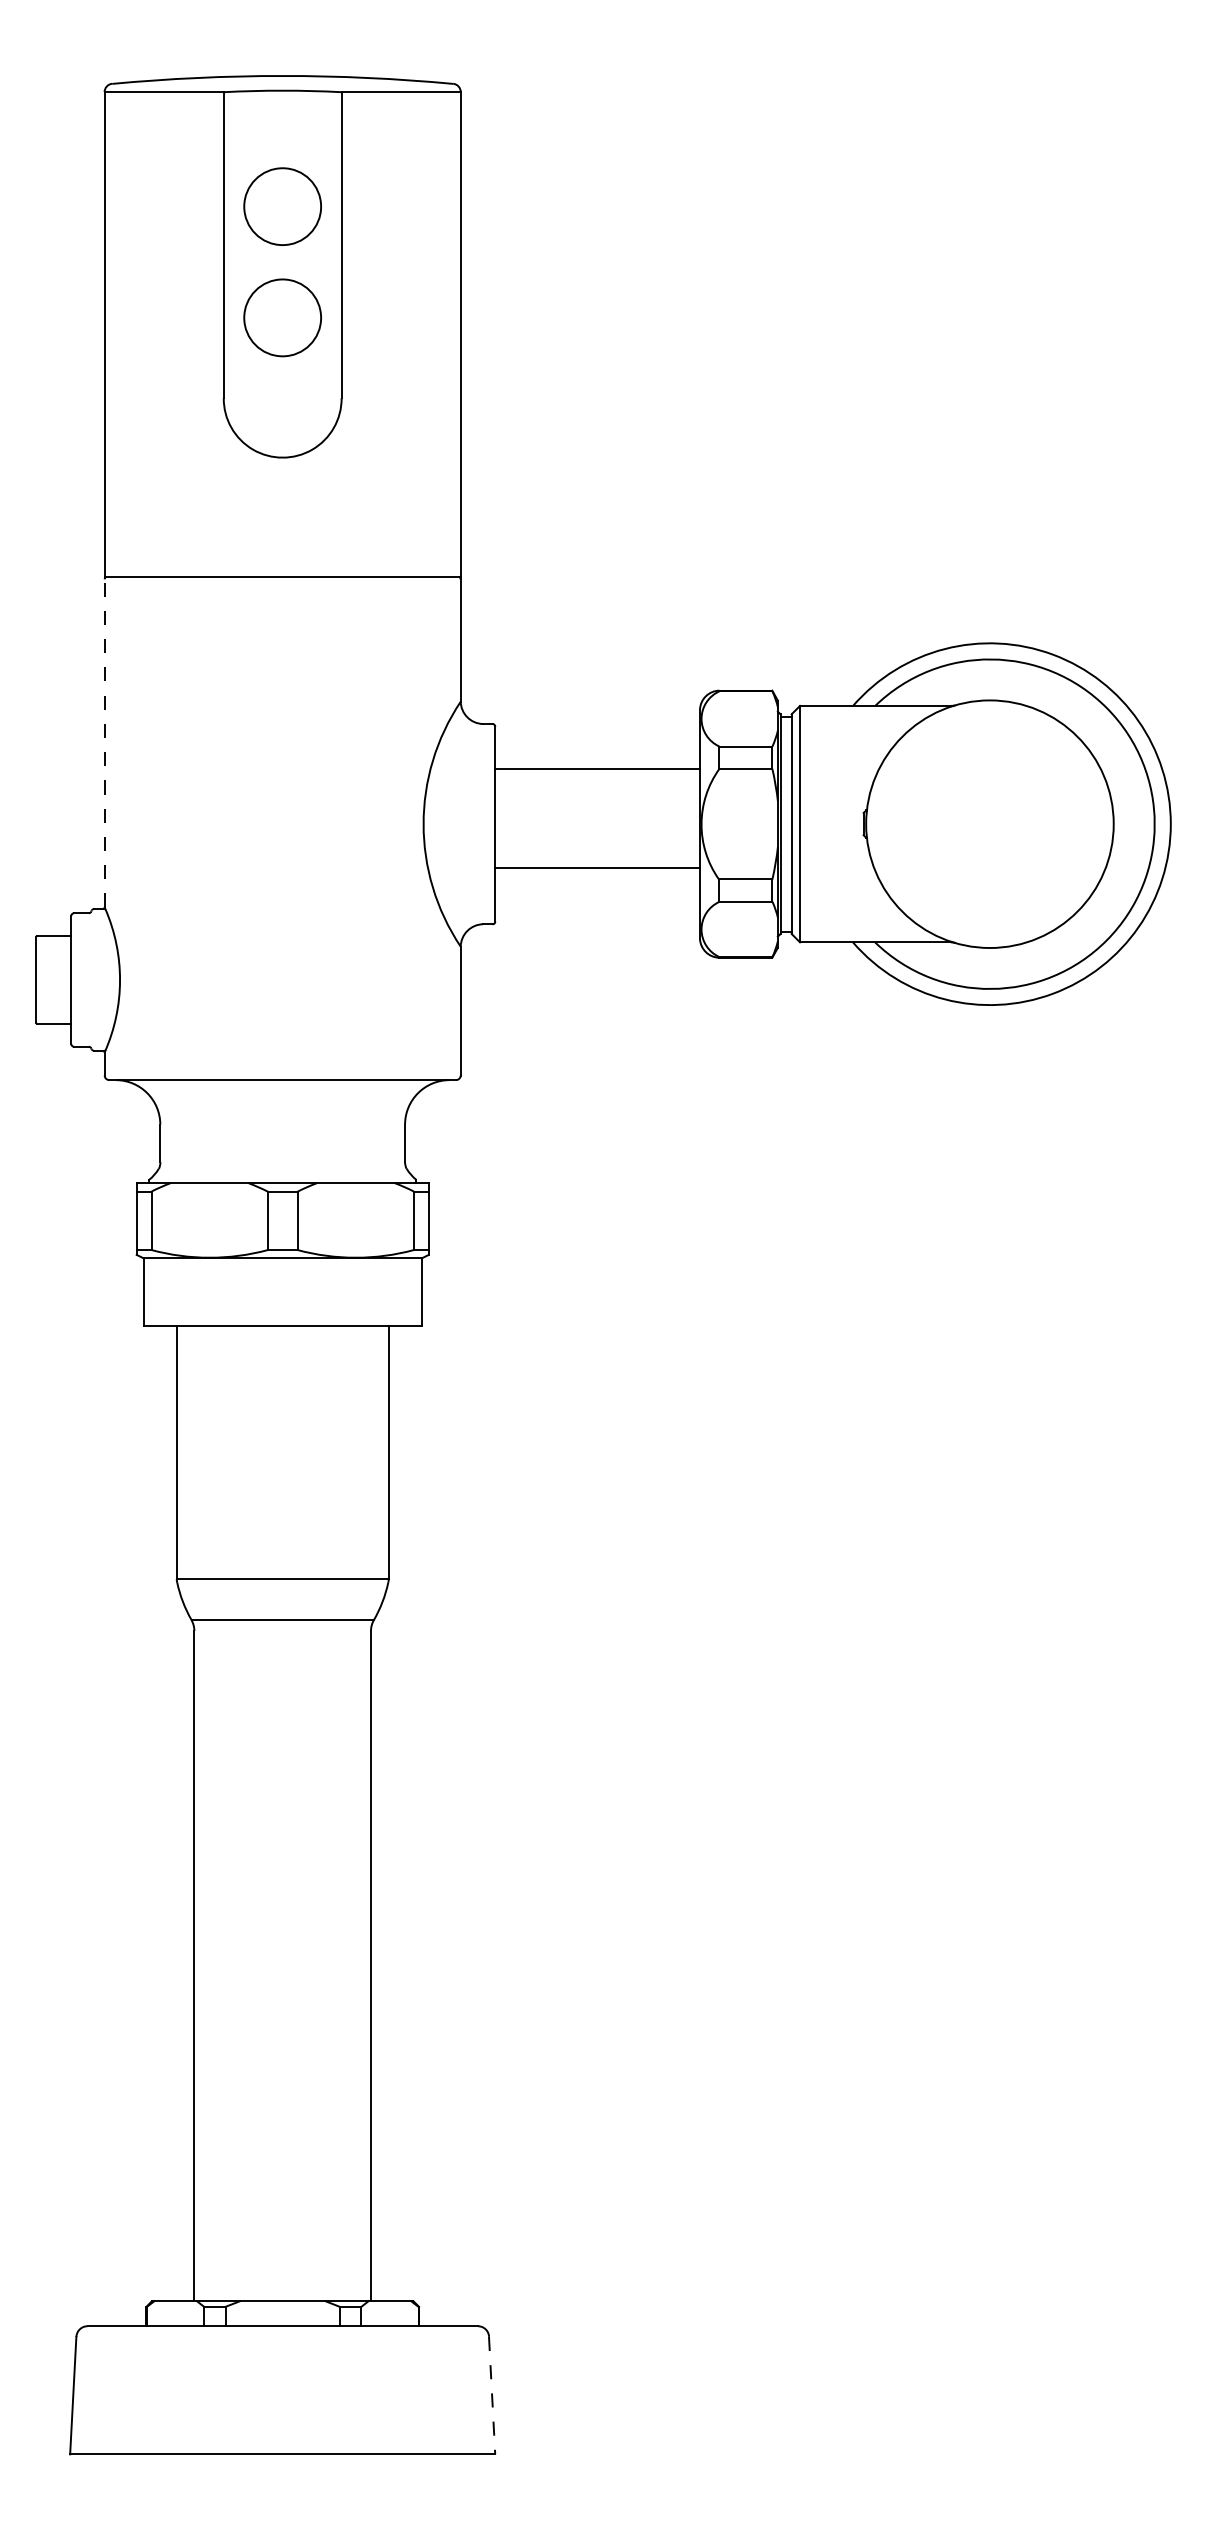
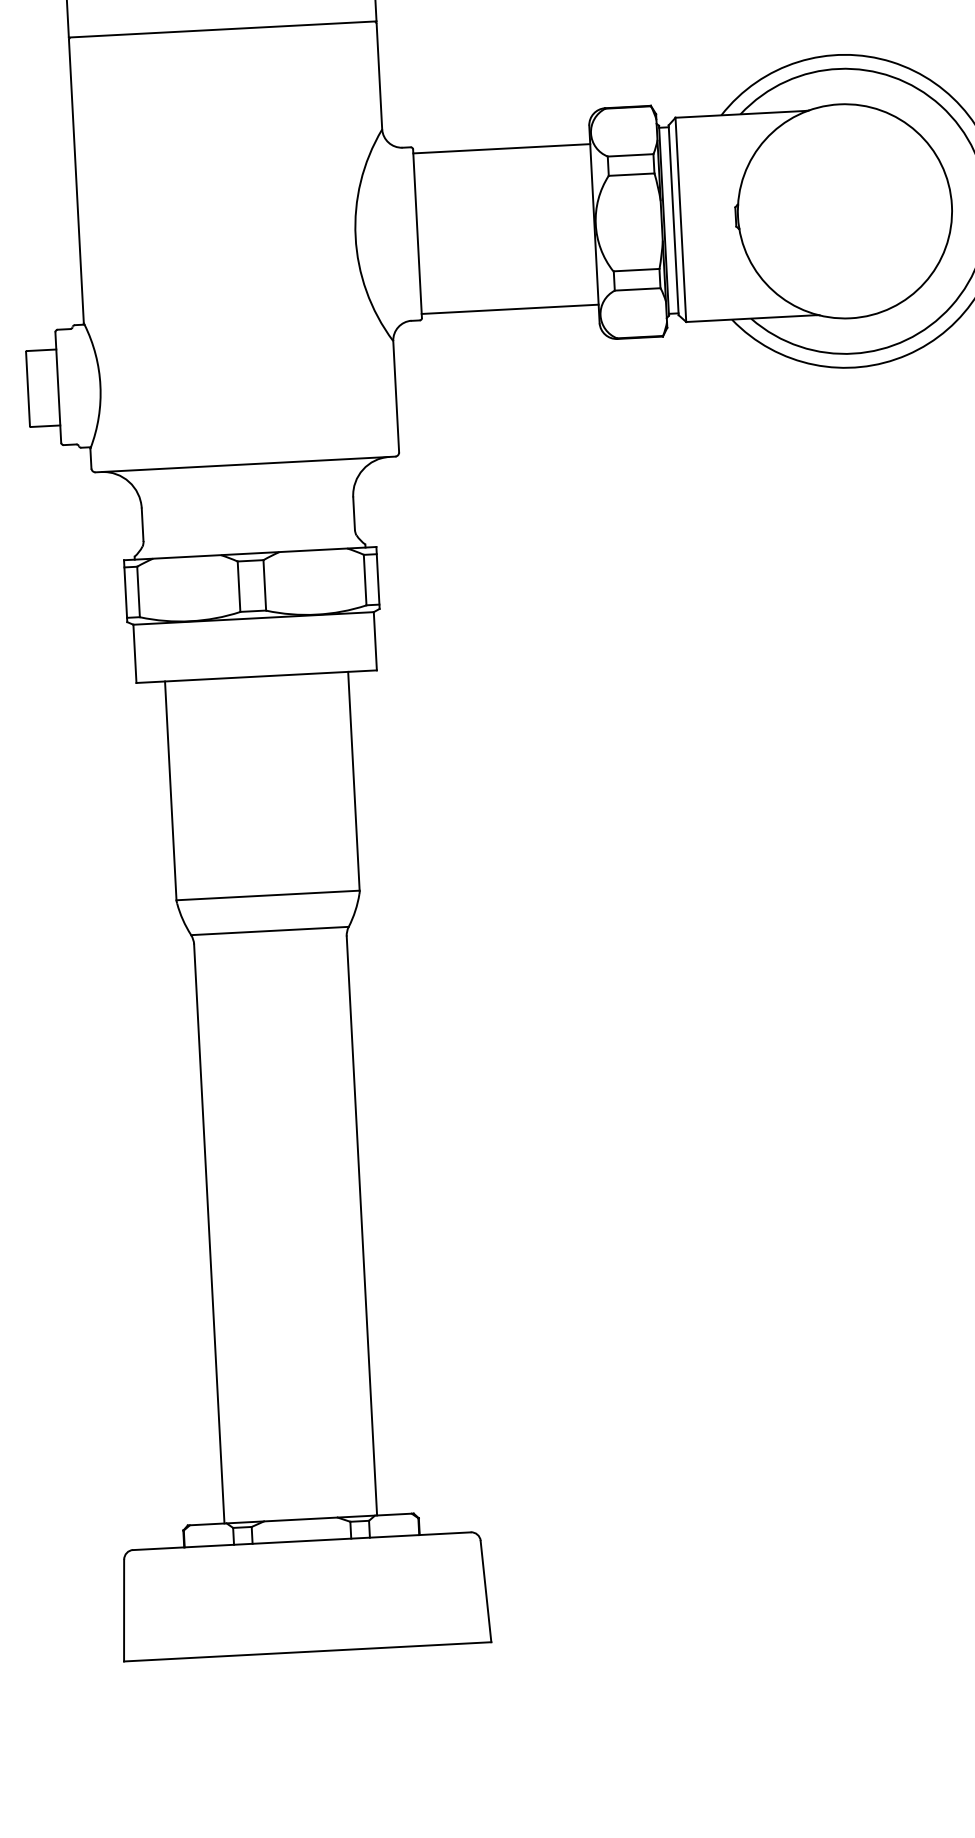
line: (104, 743) -> (76, 181), dashed -> solid
line: (597, 769) -> (501, 149), moved
line: (597, 868) -> (510, 309), moved
line: (492, 2395) -> (486, 1591), dashed -> solid

